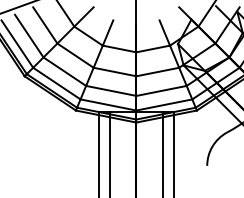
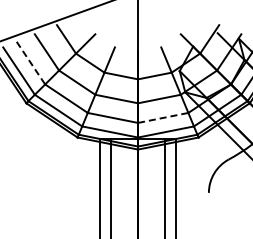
line: (28, 36) -> (30, 63), solid -> dashed
line: (161, 90) -> (163, 117), solid -> dashed

